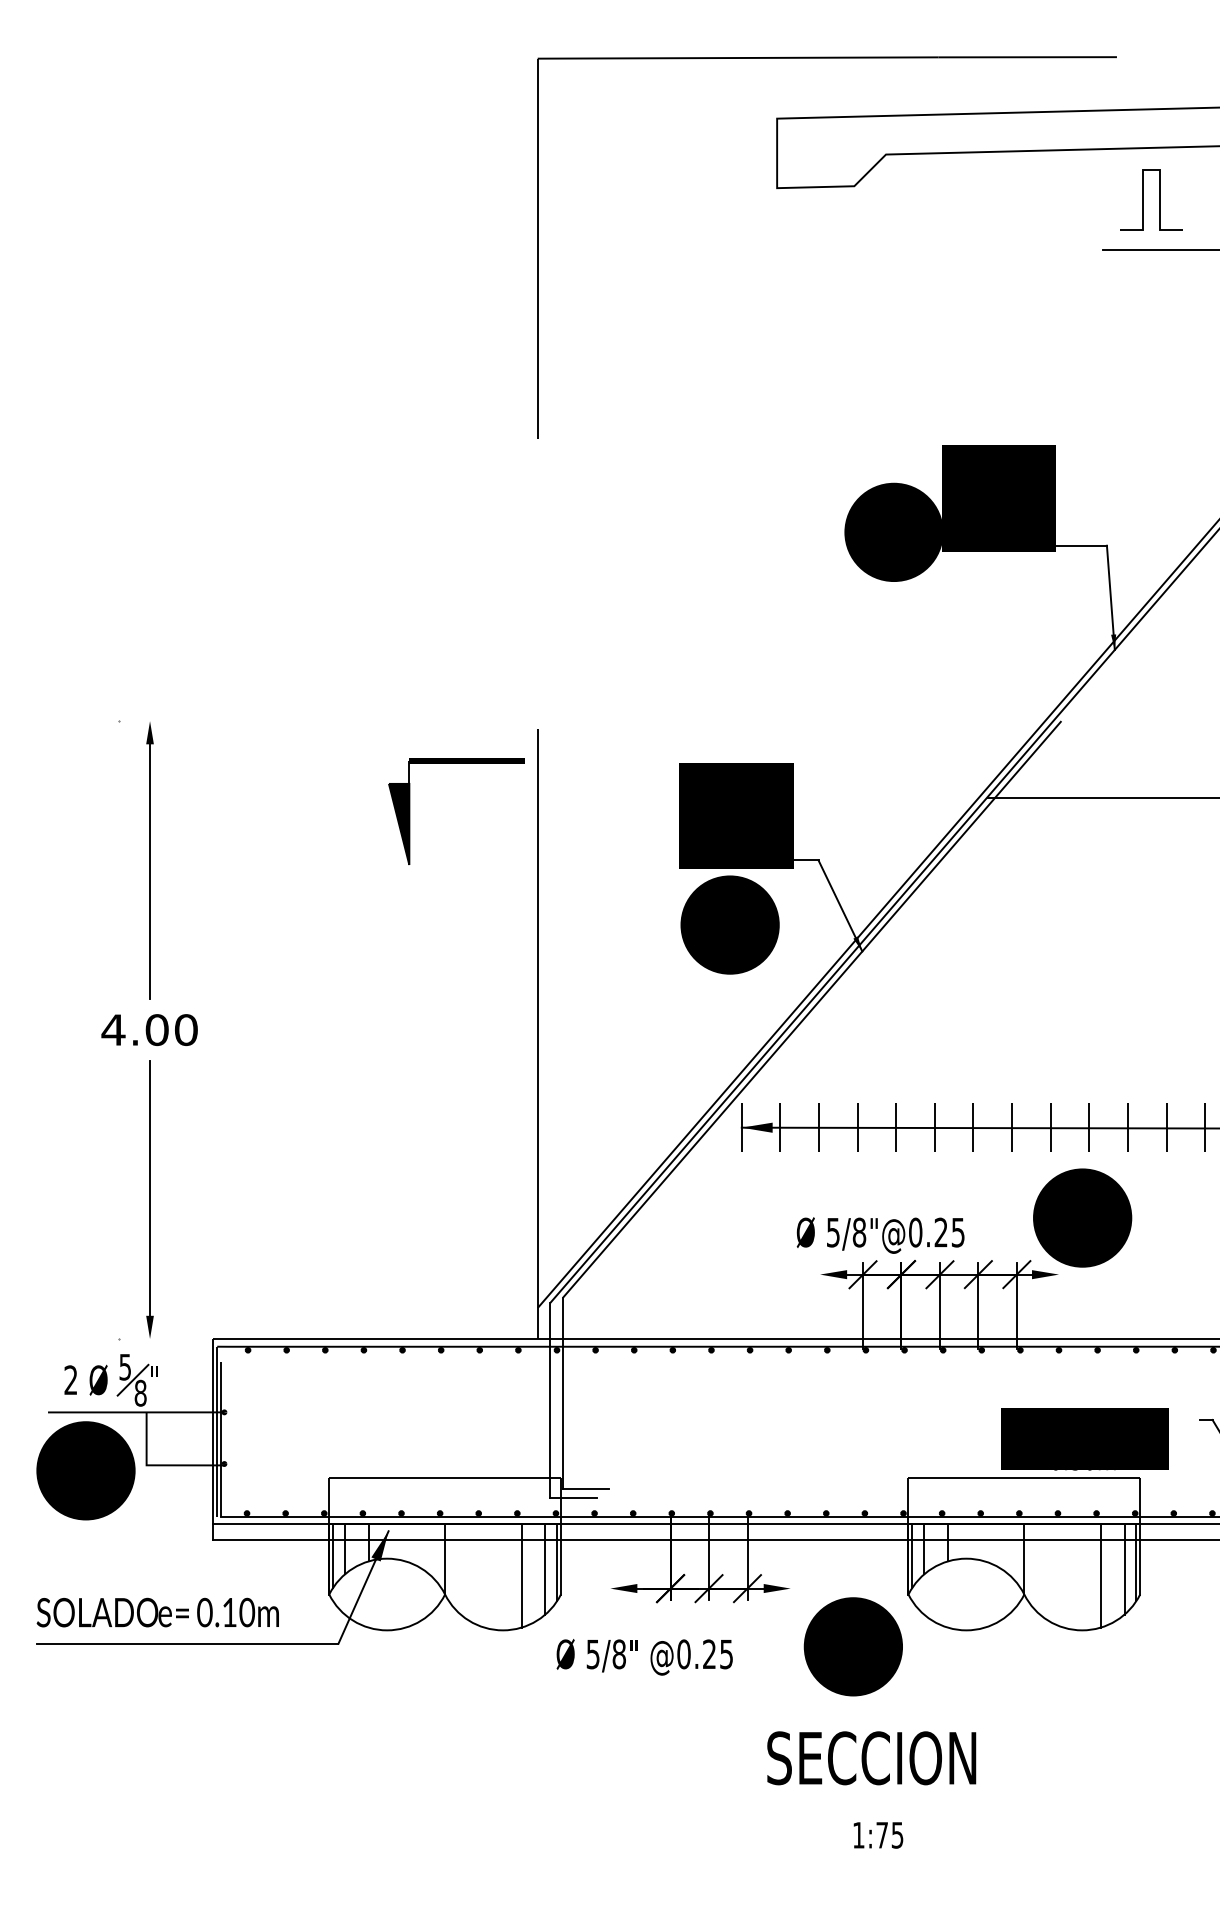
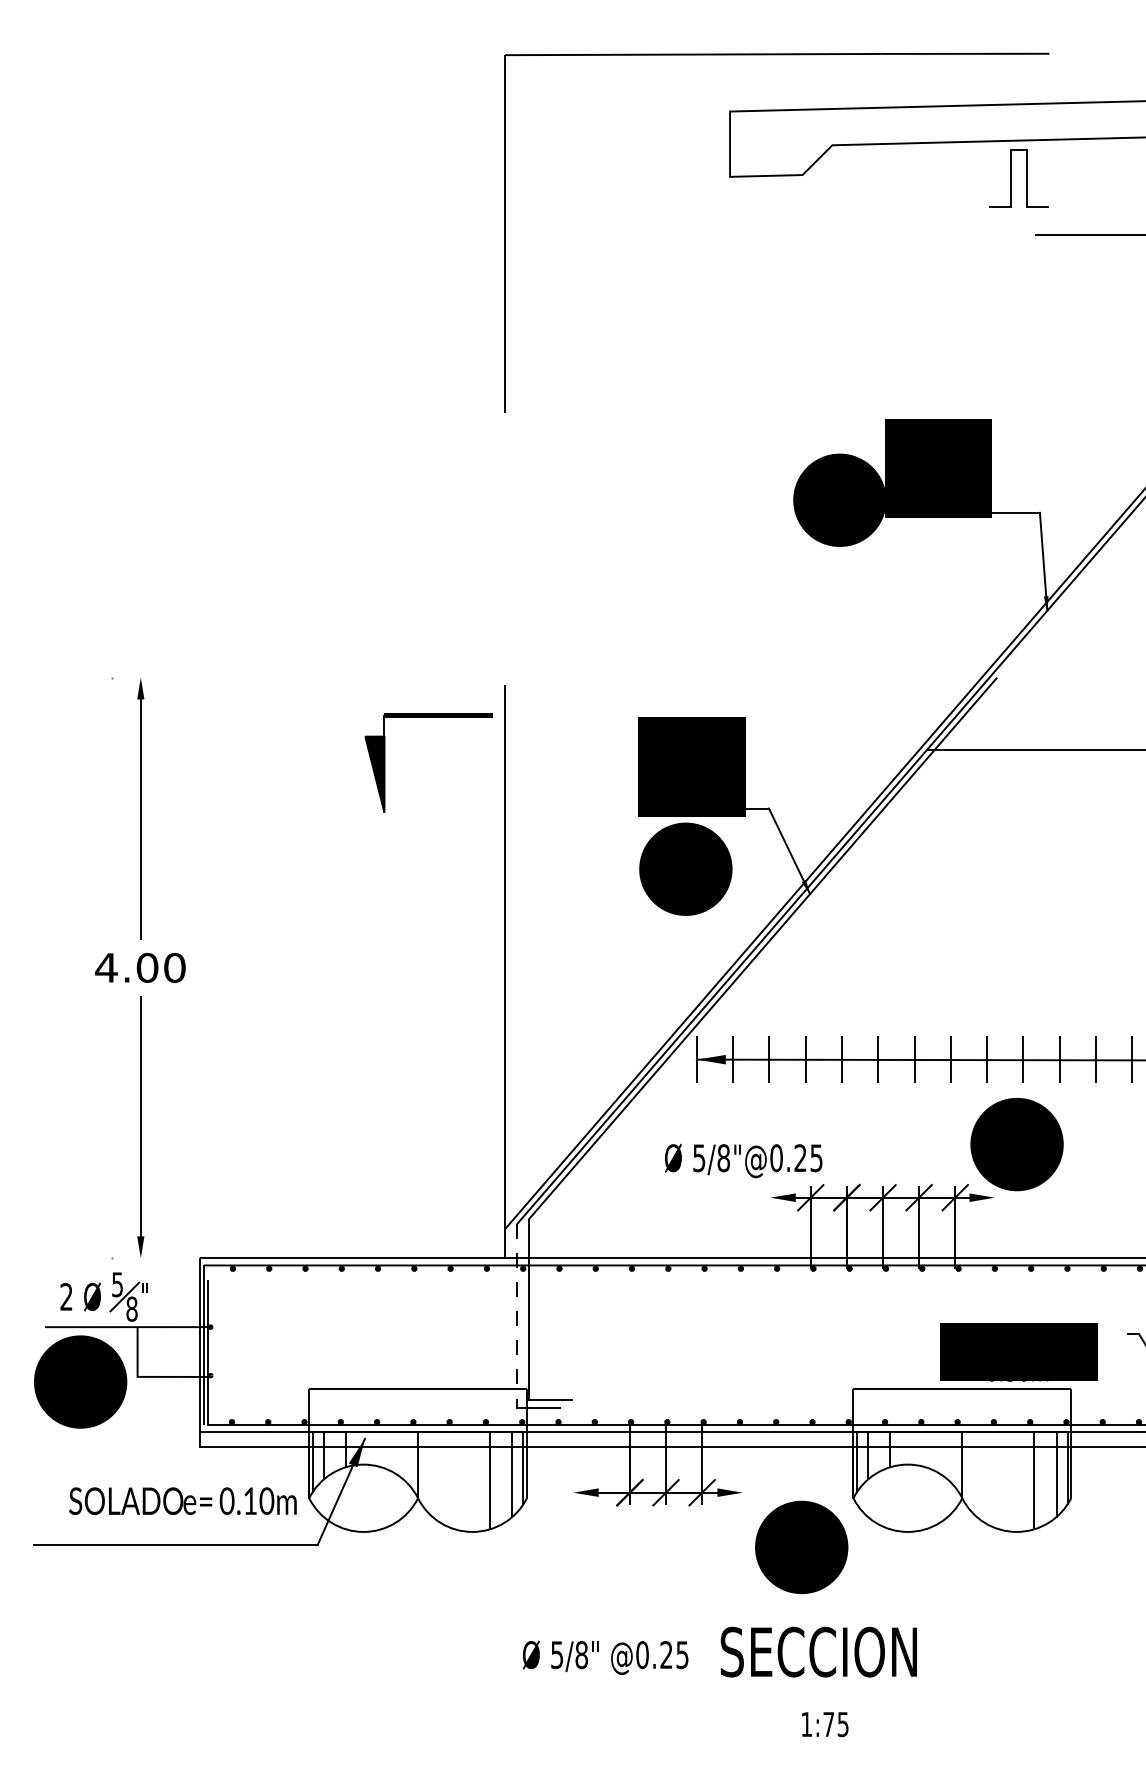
curve: (1143, 199) -> (1011, 178), moved
text: (880, 1235) -> (743, 1160), moved
line: (550, 1400) -> (517, 1315), solid -> dashed
text: (157, 1612) -> (182, 1501), moved
text: (644, 1657) -> (605, 1657), moved

